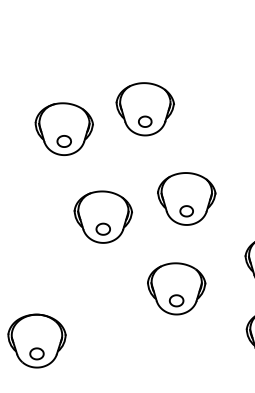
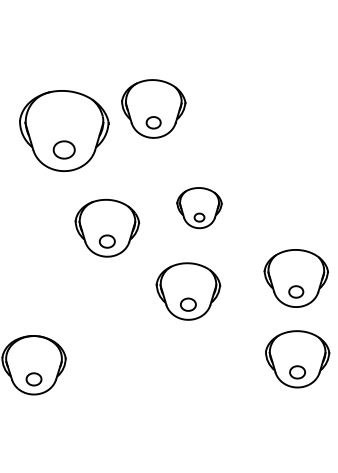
part: (63, 128) -> (63, 130), size x1.4
part: (186, 198) -> (199, 207), size x0.7
part: (176, 288) -> (188, 291), moved

